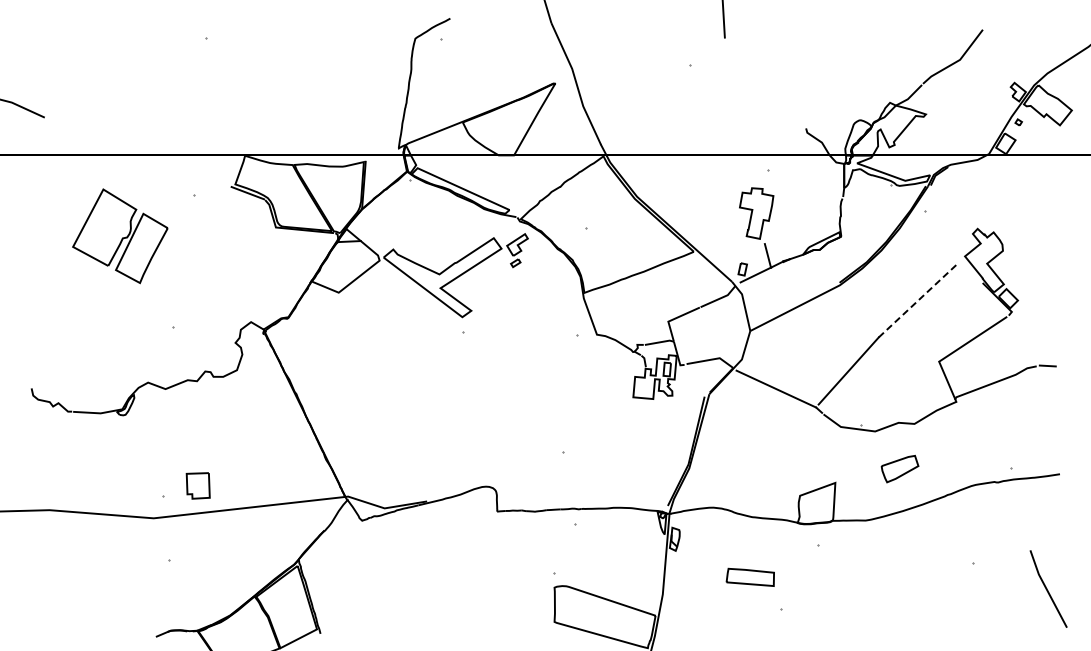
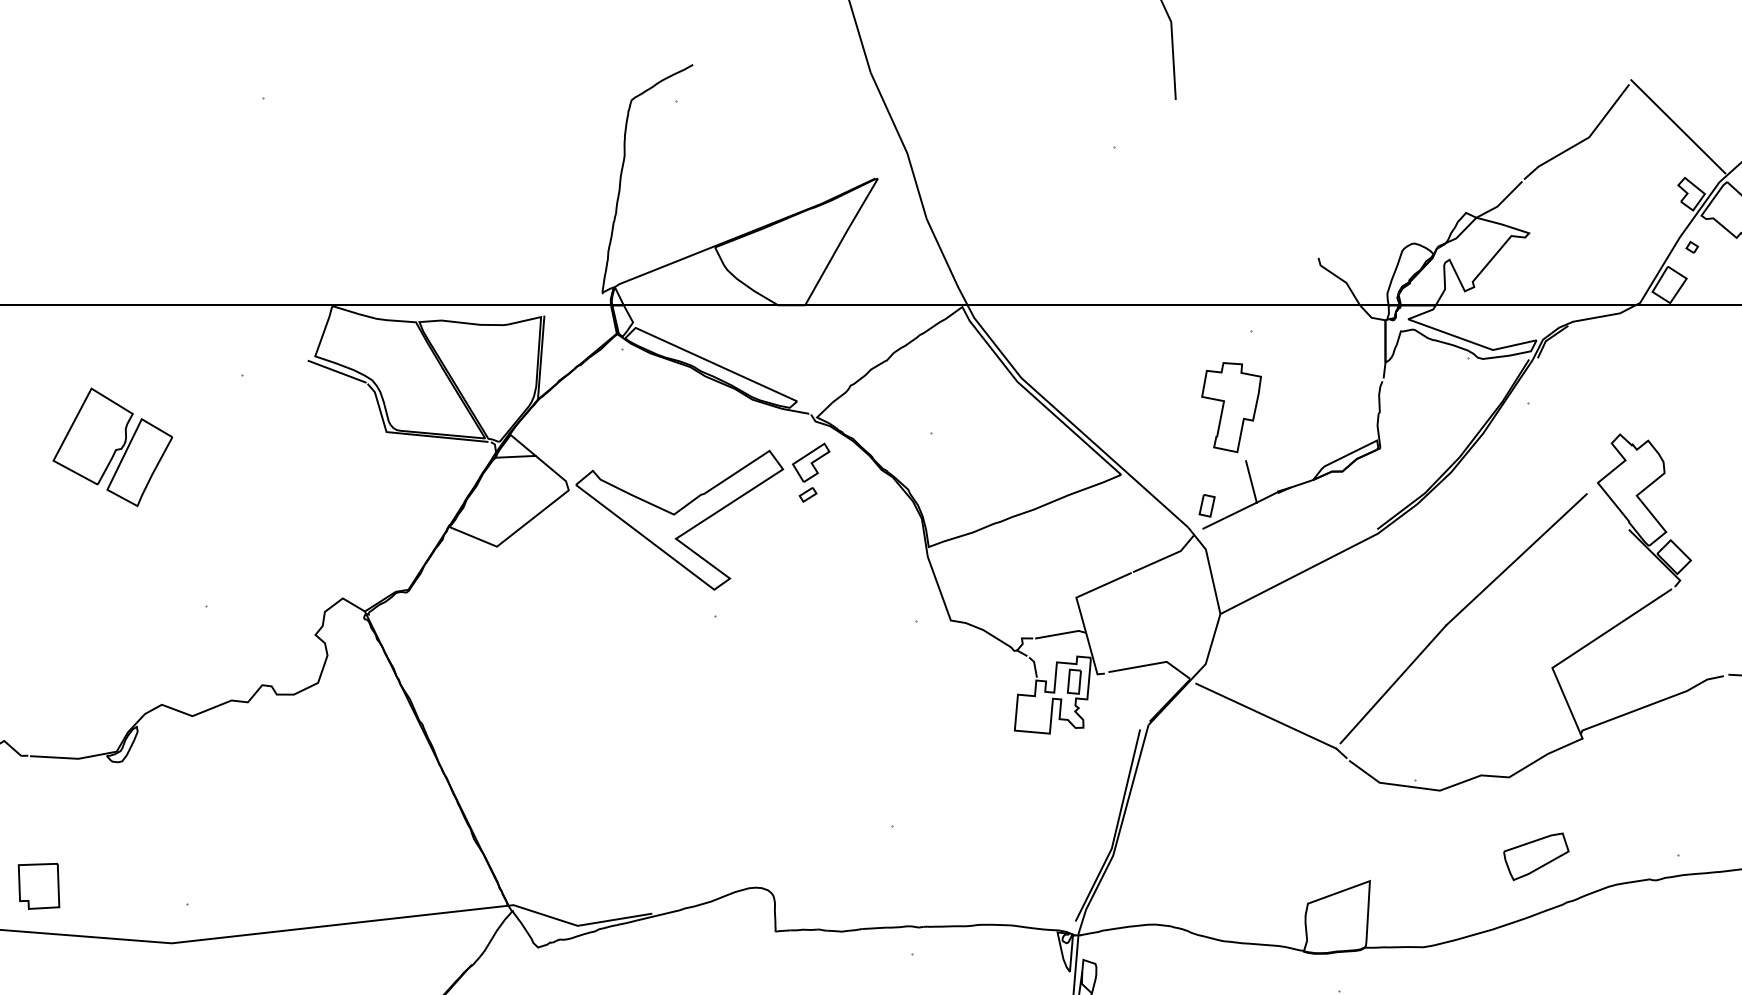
line: (1010, 53) -> (1677, 126), added
part: (119, 235) -> (111, 446), size x0.71
line: (918, 300) -> (1516, 560), dashed -> solid
part: (899, 468) -> (1535, 855), moved
part: (197, 485) -> (37, 885), moved

